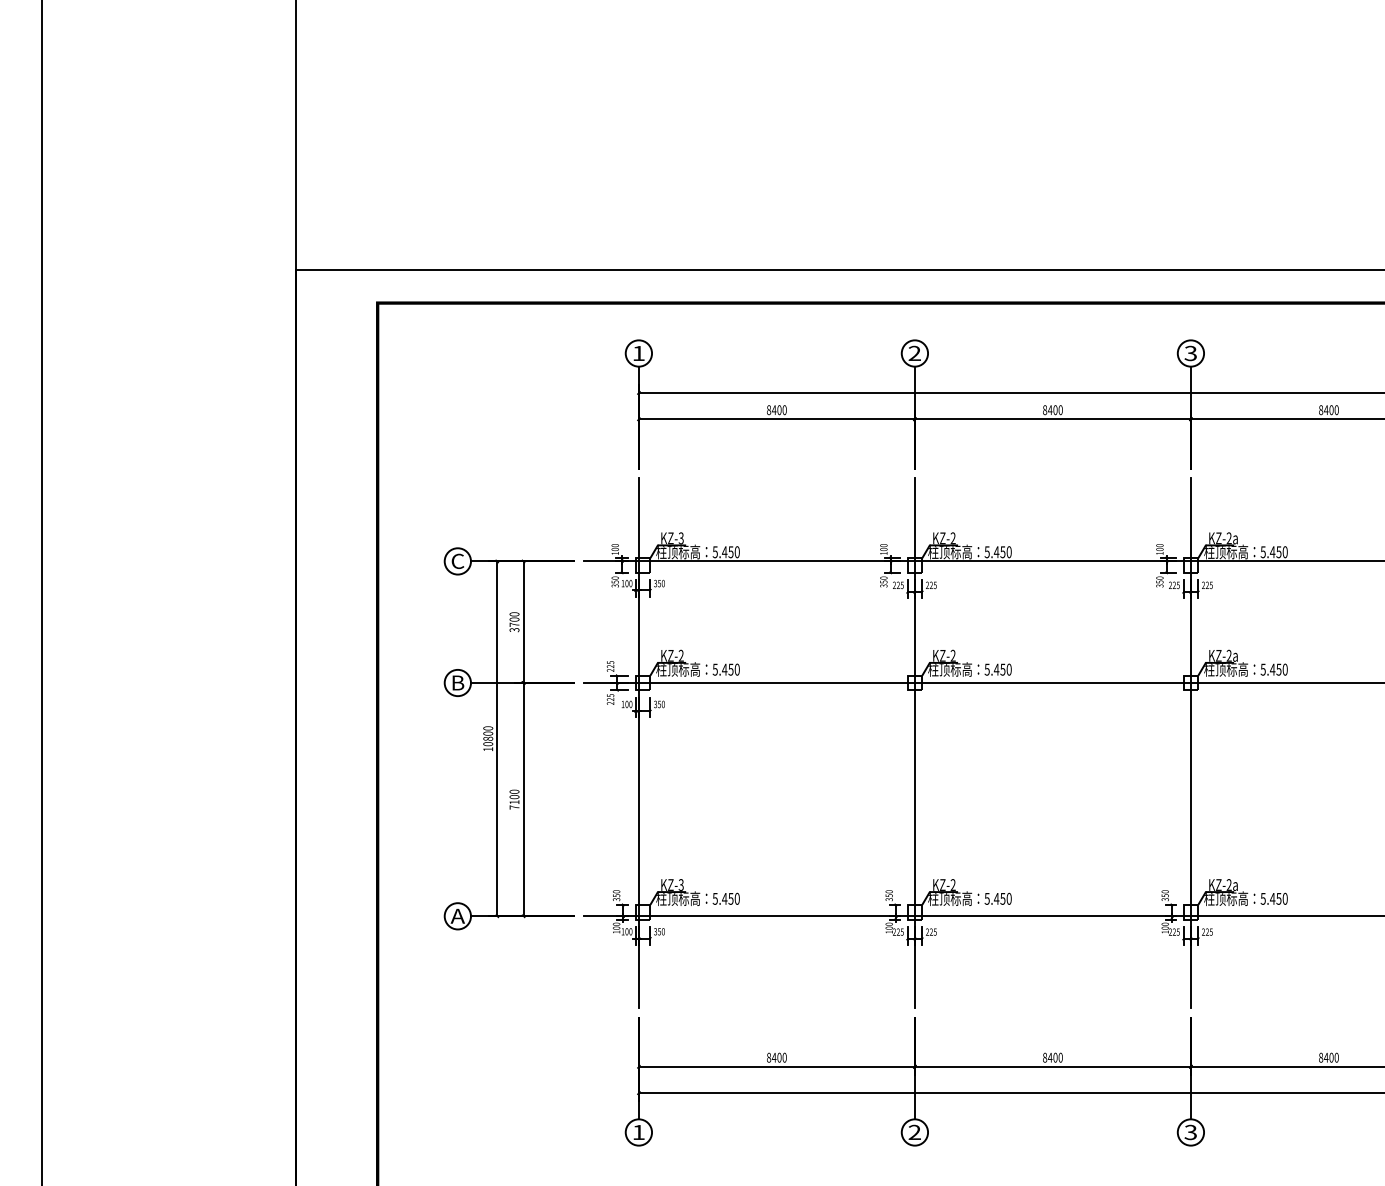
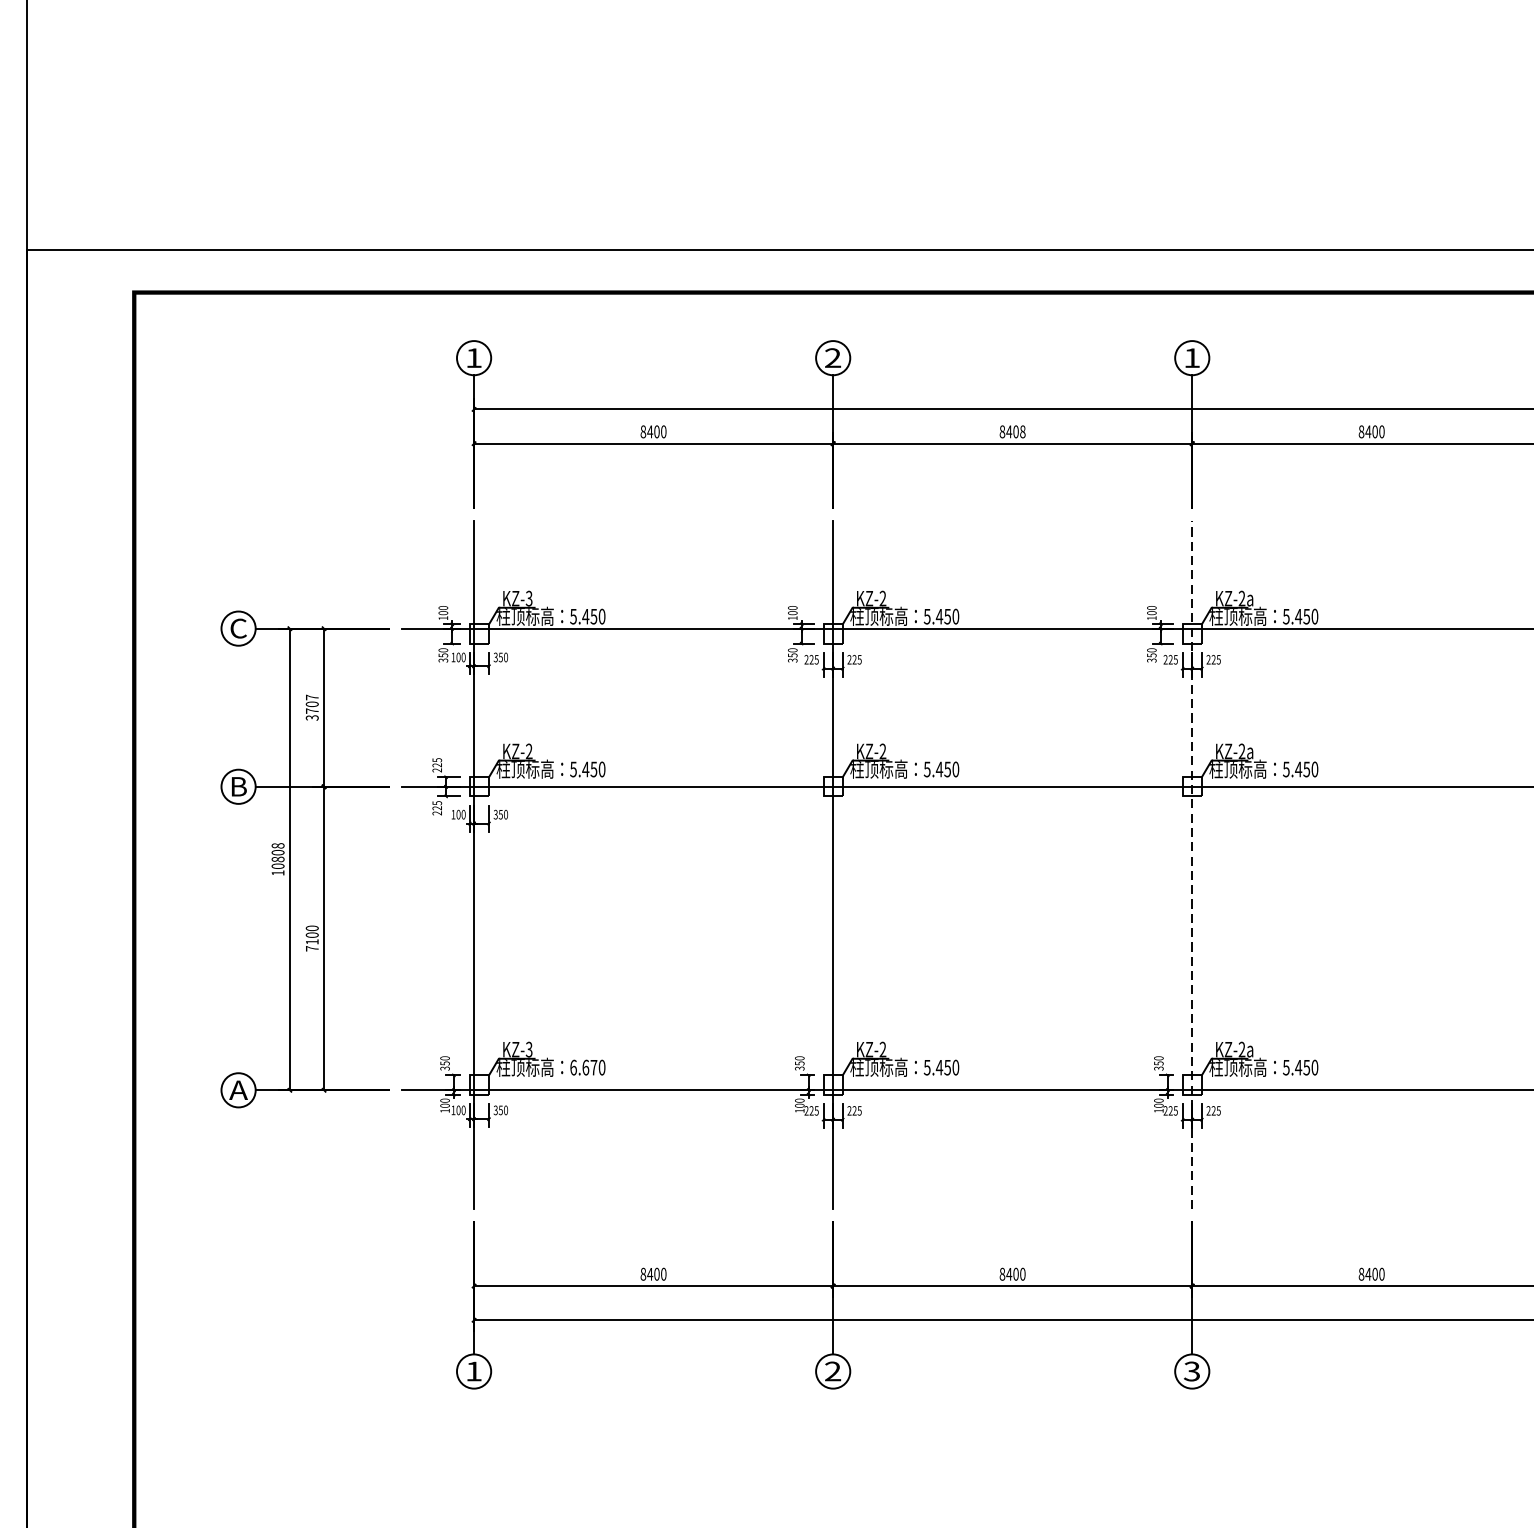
text: (1190, 353) -> (1191, 358), 3 -> 1
text: (1060, 410) -> (1022, 432), 8400 -> 8408
text: (514, 614) -> (312, 697), 3700 -> 3707
text: (488, 728) -> (278, 845), 10800 -> 10808
line: (1190, 743) -> (1191, 865), solid -> dashed
text: (722, 898) -> (582, 1067), 5.450 -> 6.670

